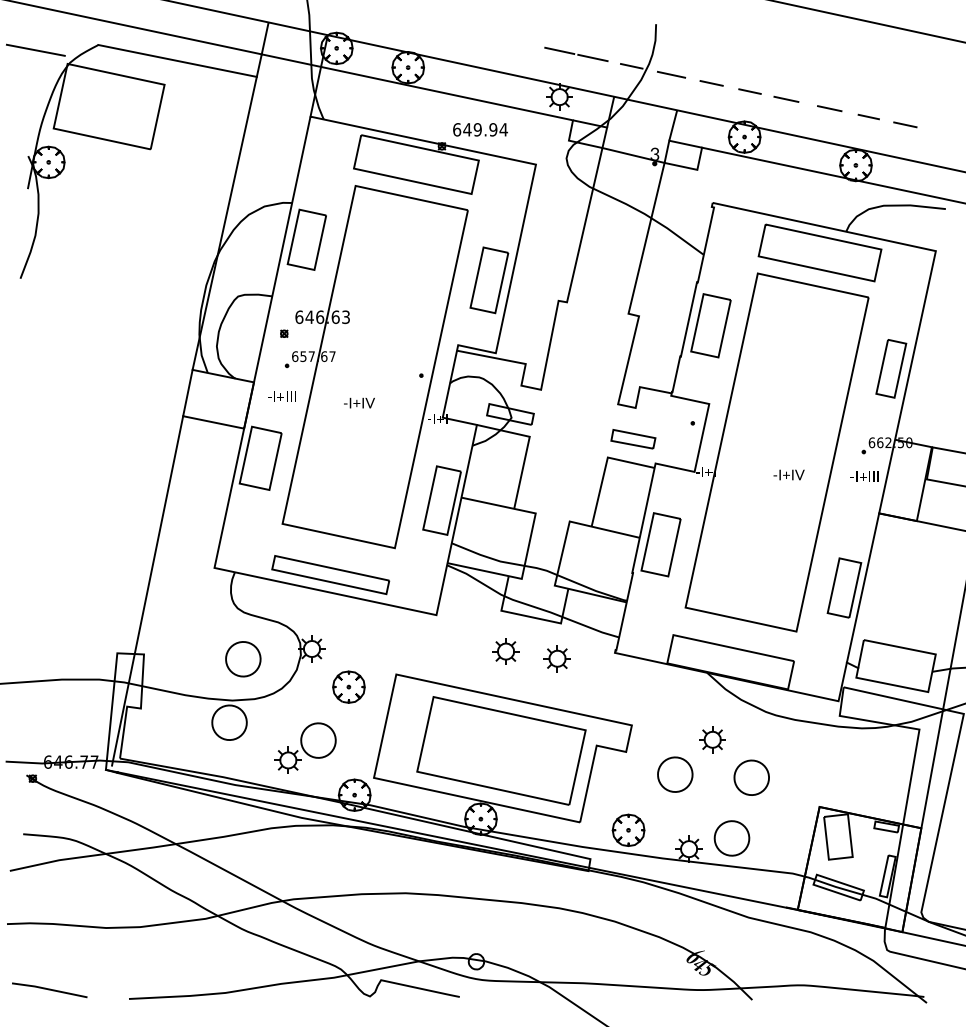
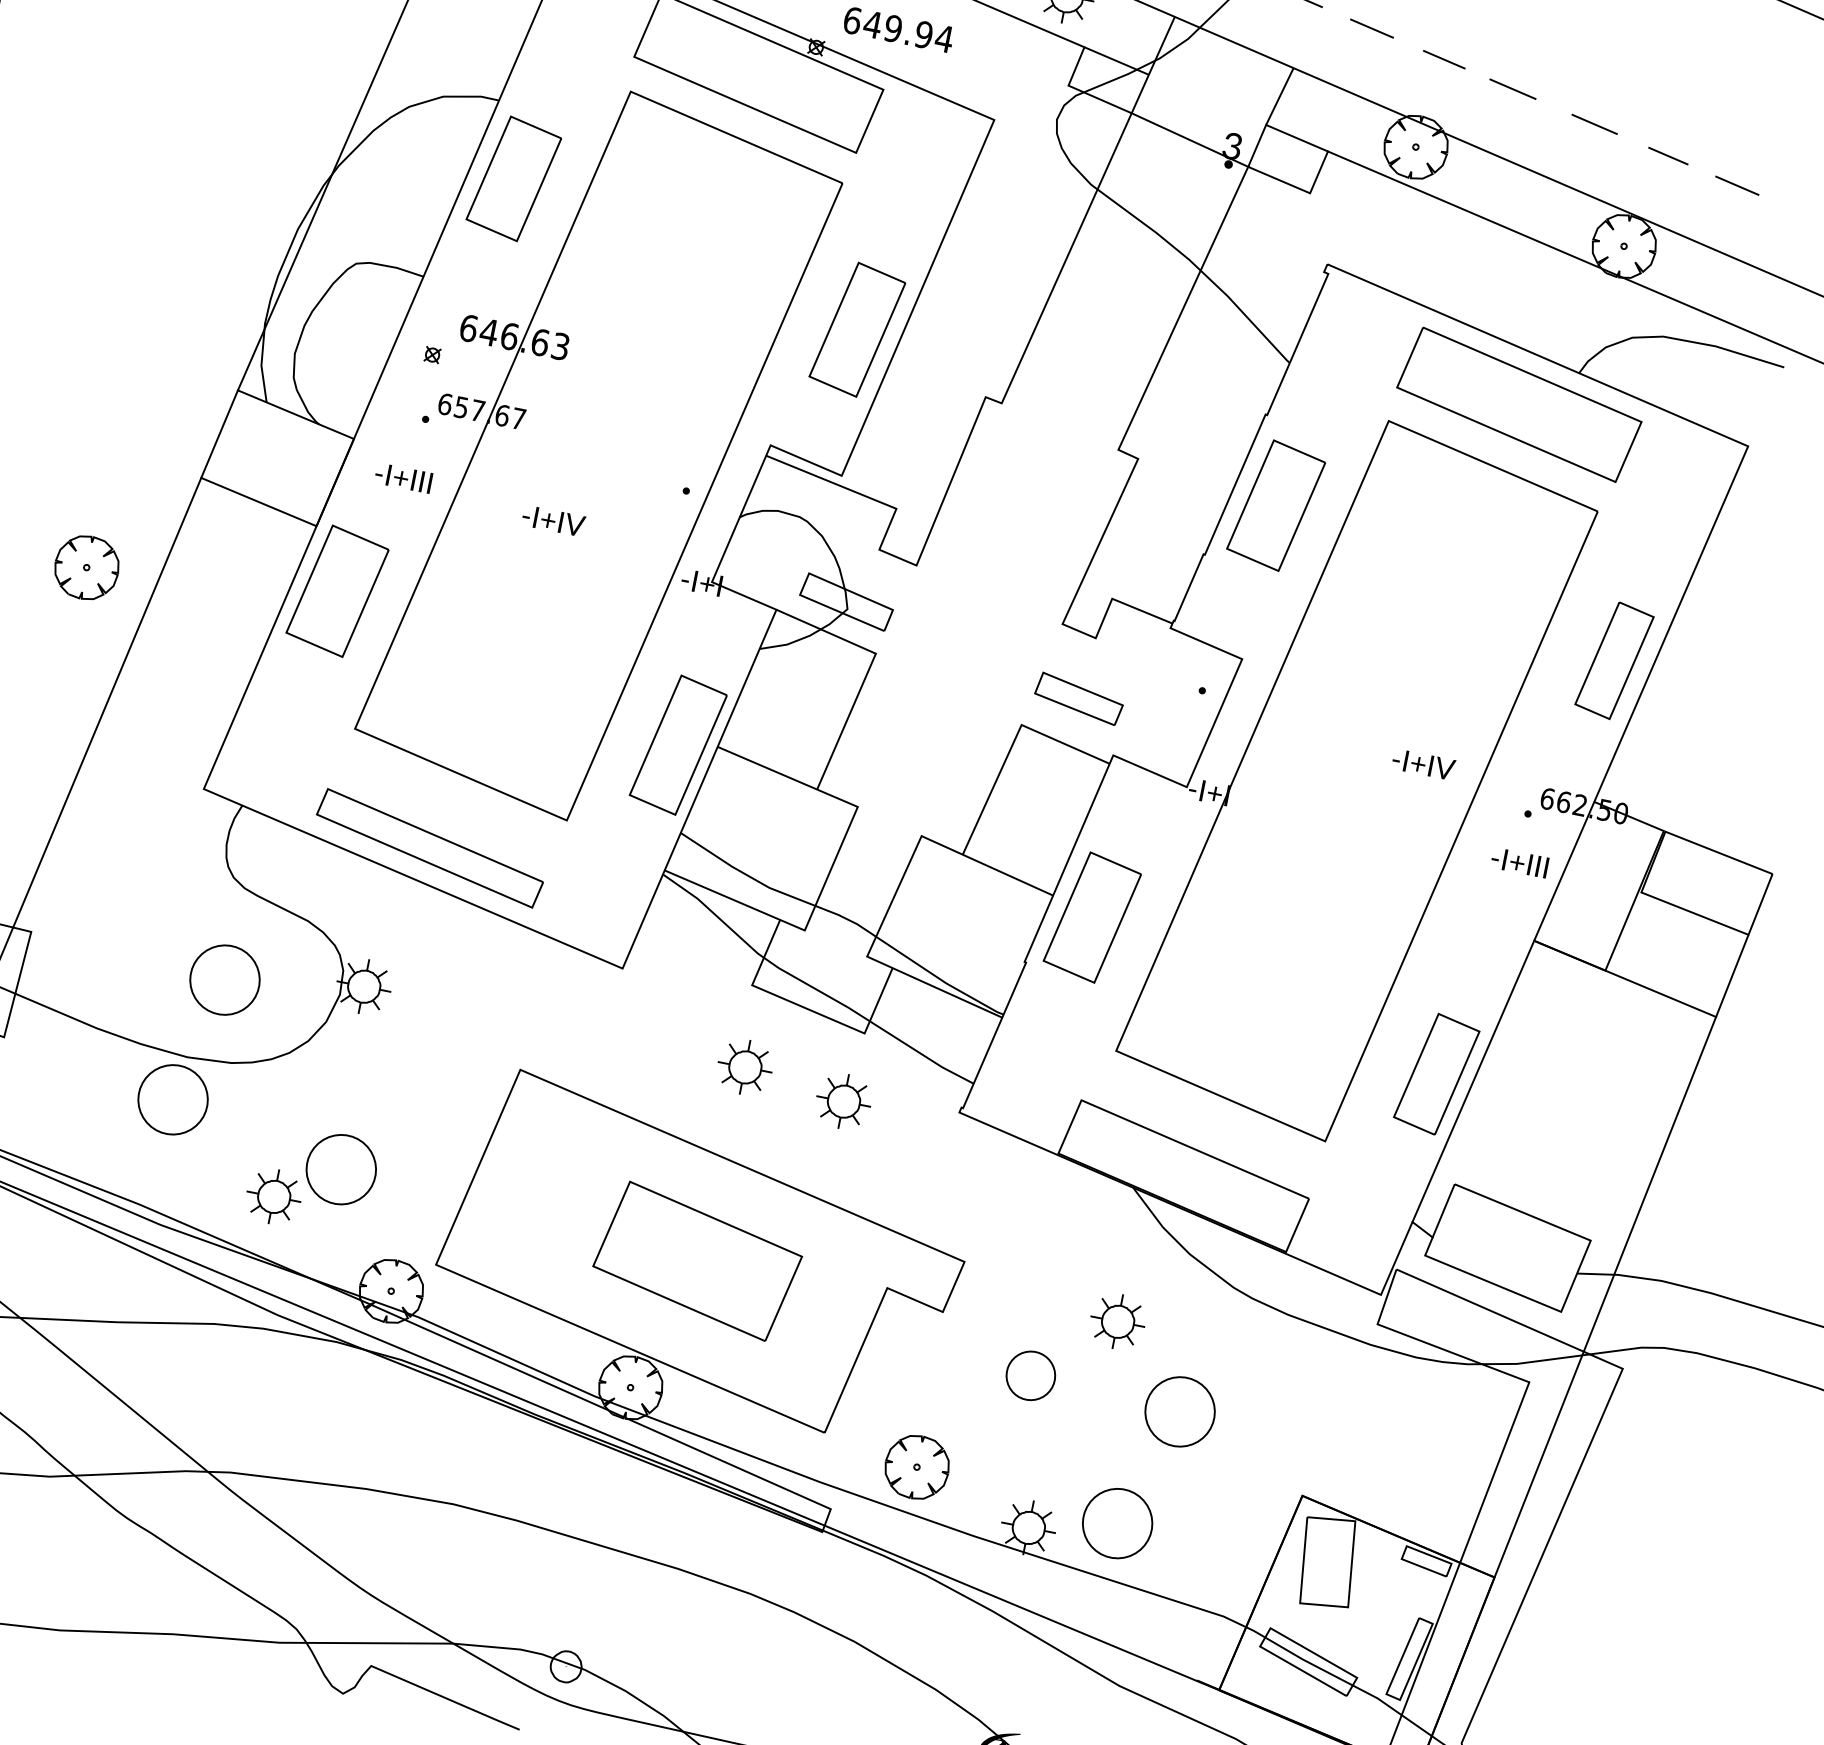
text: (788, 474) -> (1422, 763), moved
part: (348, 686) -> (86, 566), moved
part: (501, 750) -> (697, 1260), size x0.6
part: (675, 774) -> (1031, 1375), size x0.7

